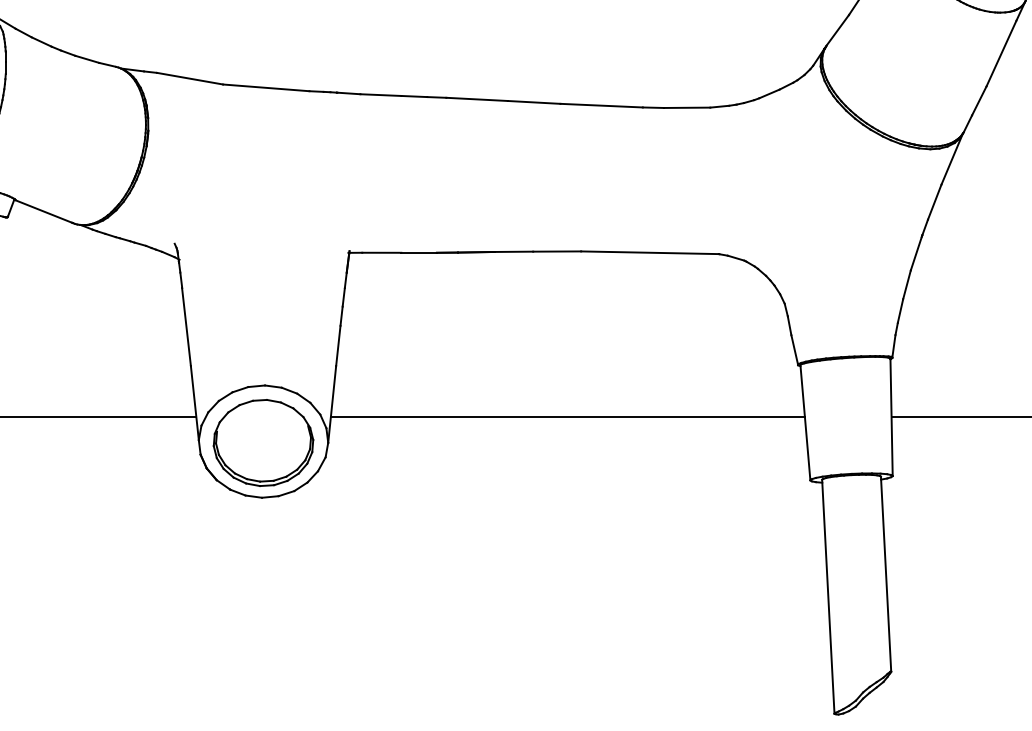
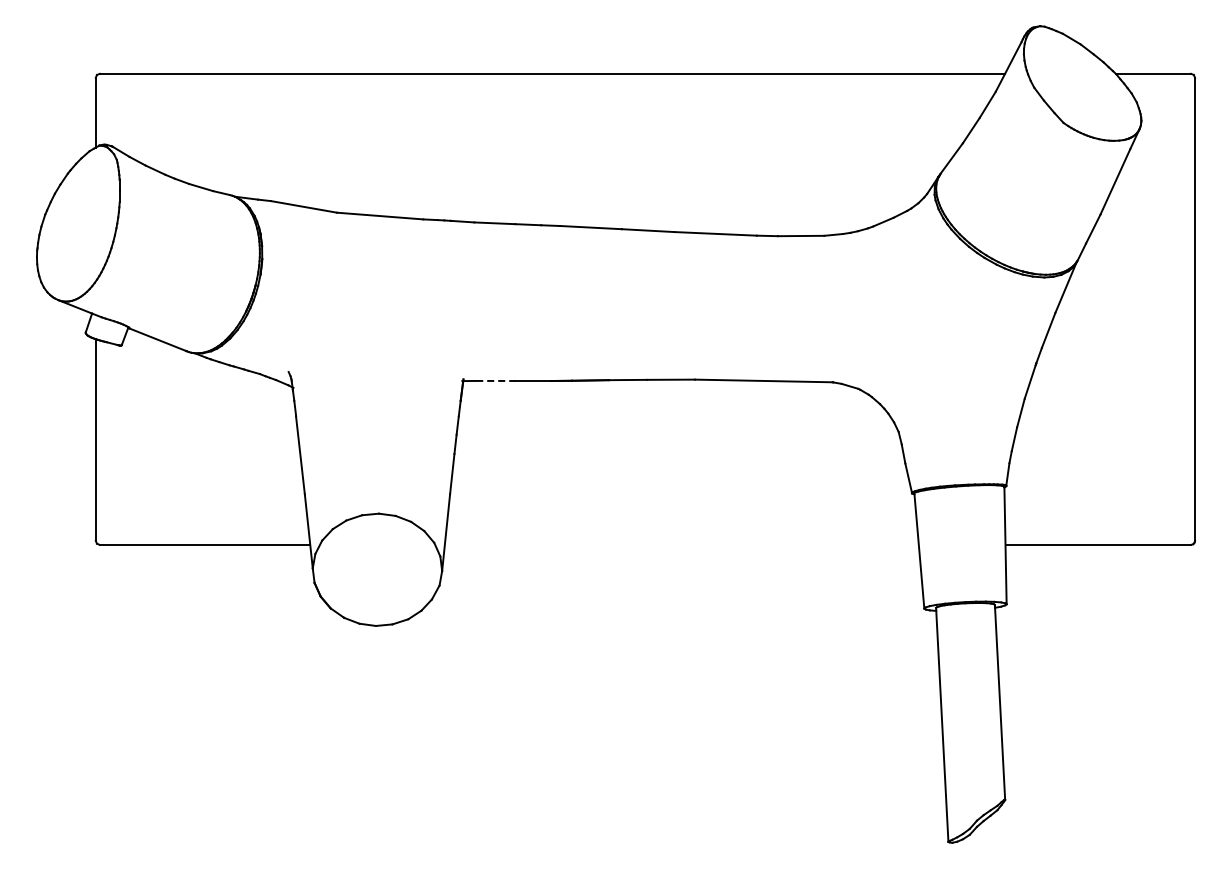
line: (381, 252) -> (495, 380), solid -> dashed
line: (567, 416) -> (681, 544), removed
part: (263, 443) -> (377, 571), removed

